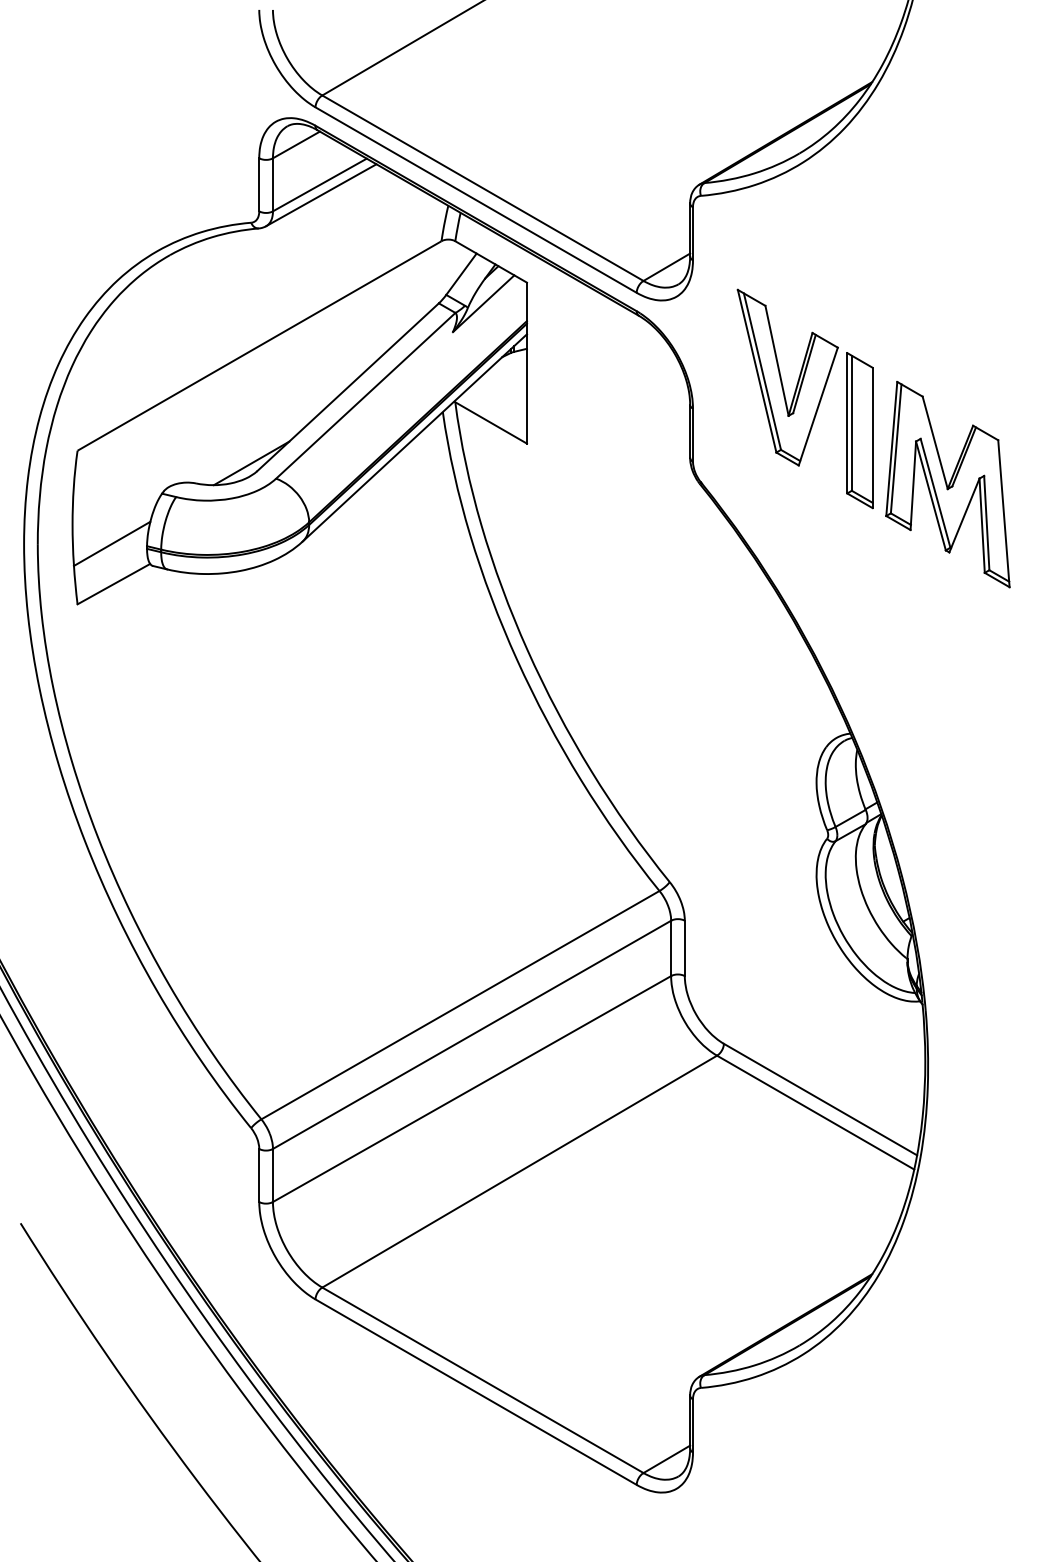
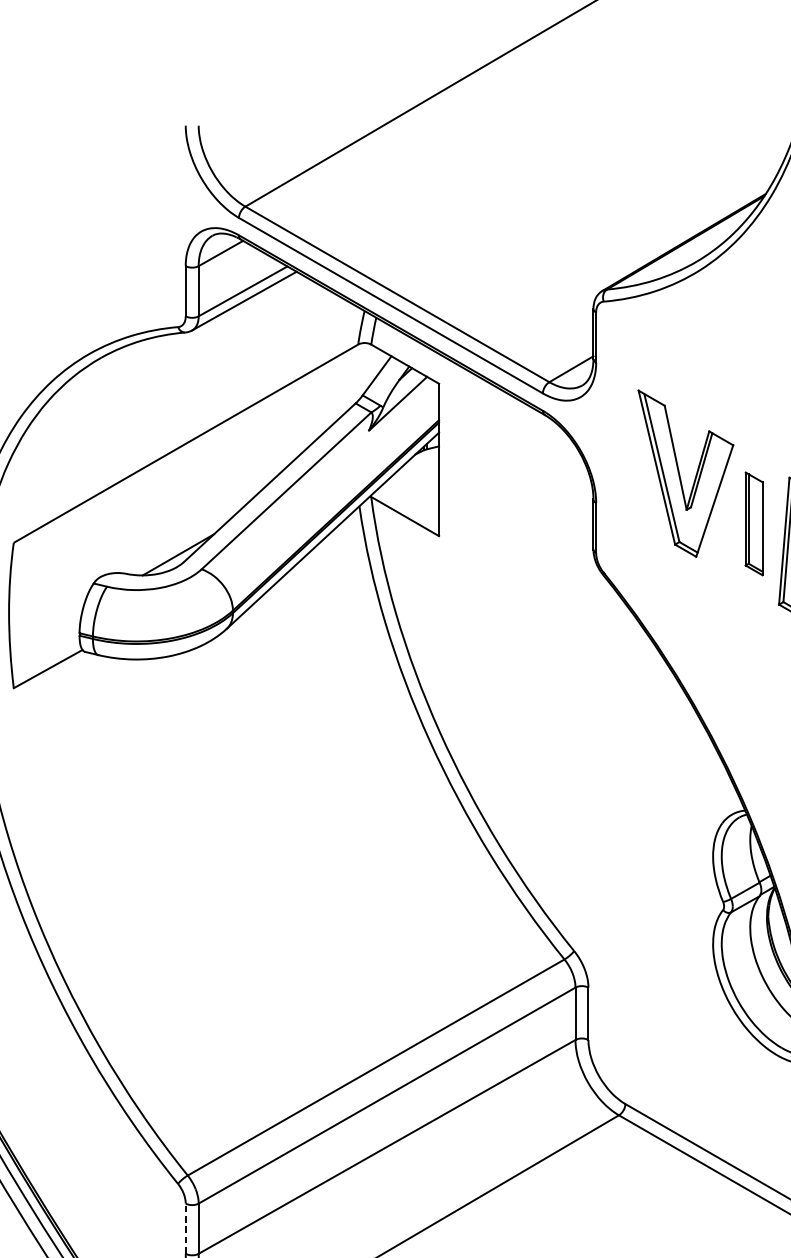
part: (859, 430) -> (753, 523), size x0.7
line: (111, 543) -> (45, 630), removed
line: (259, 1175) -> (185, 1228), solid -> dashed

